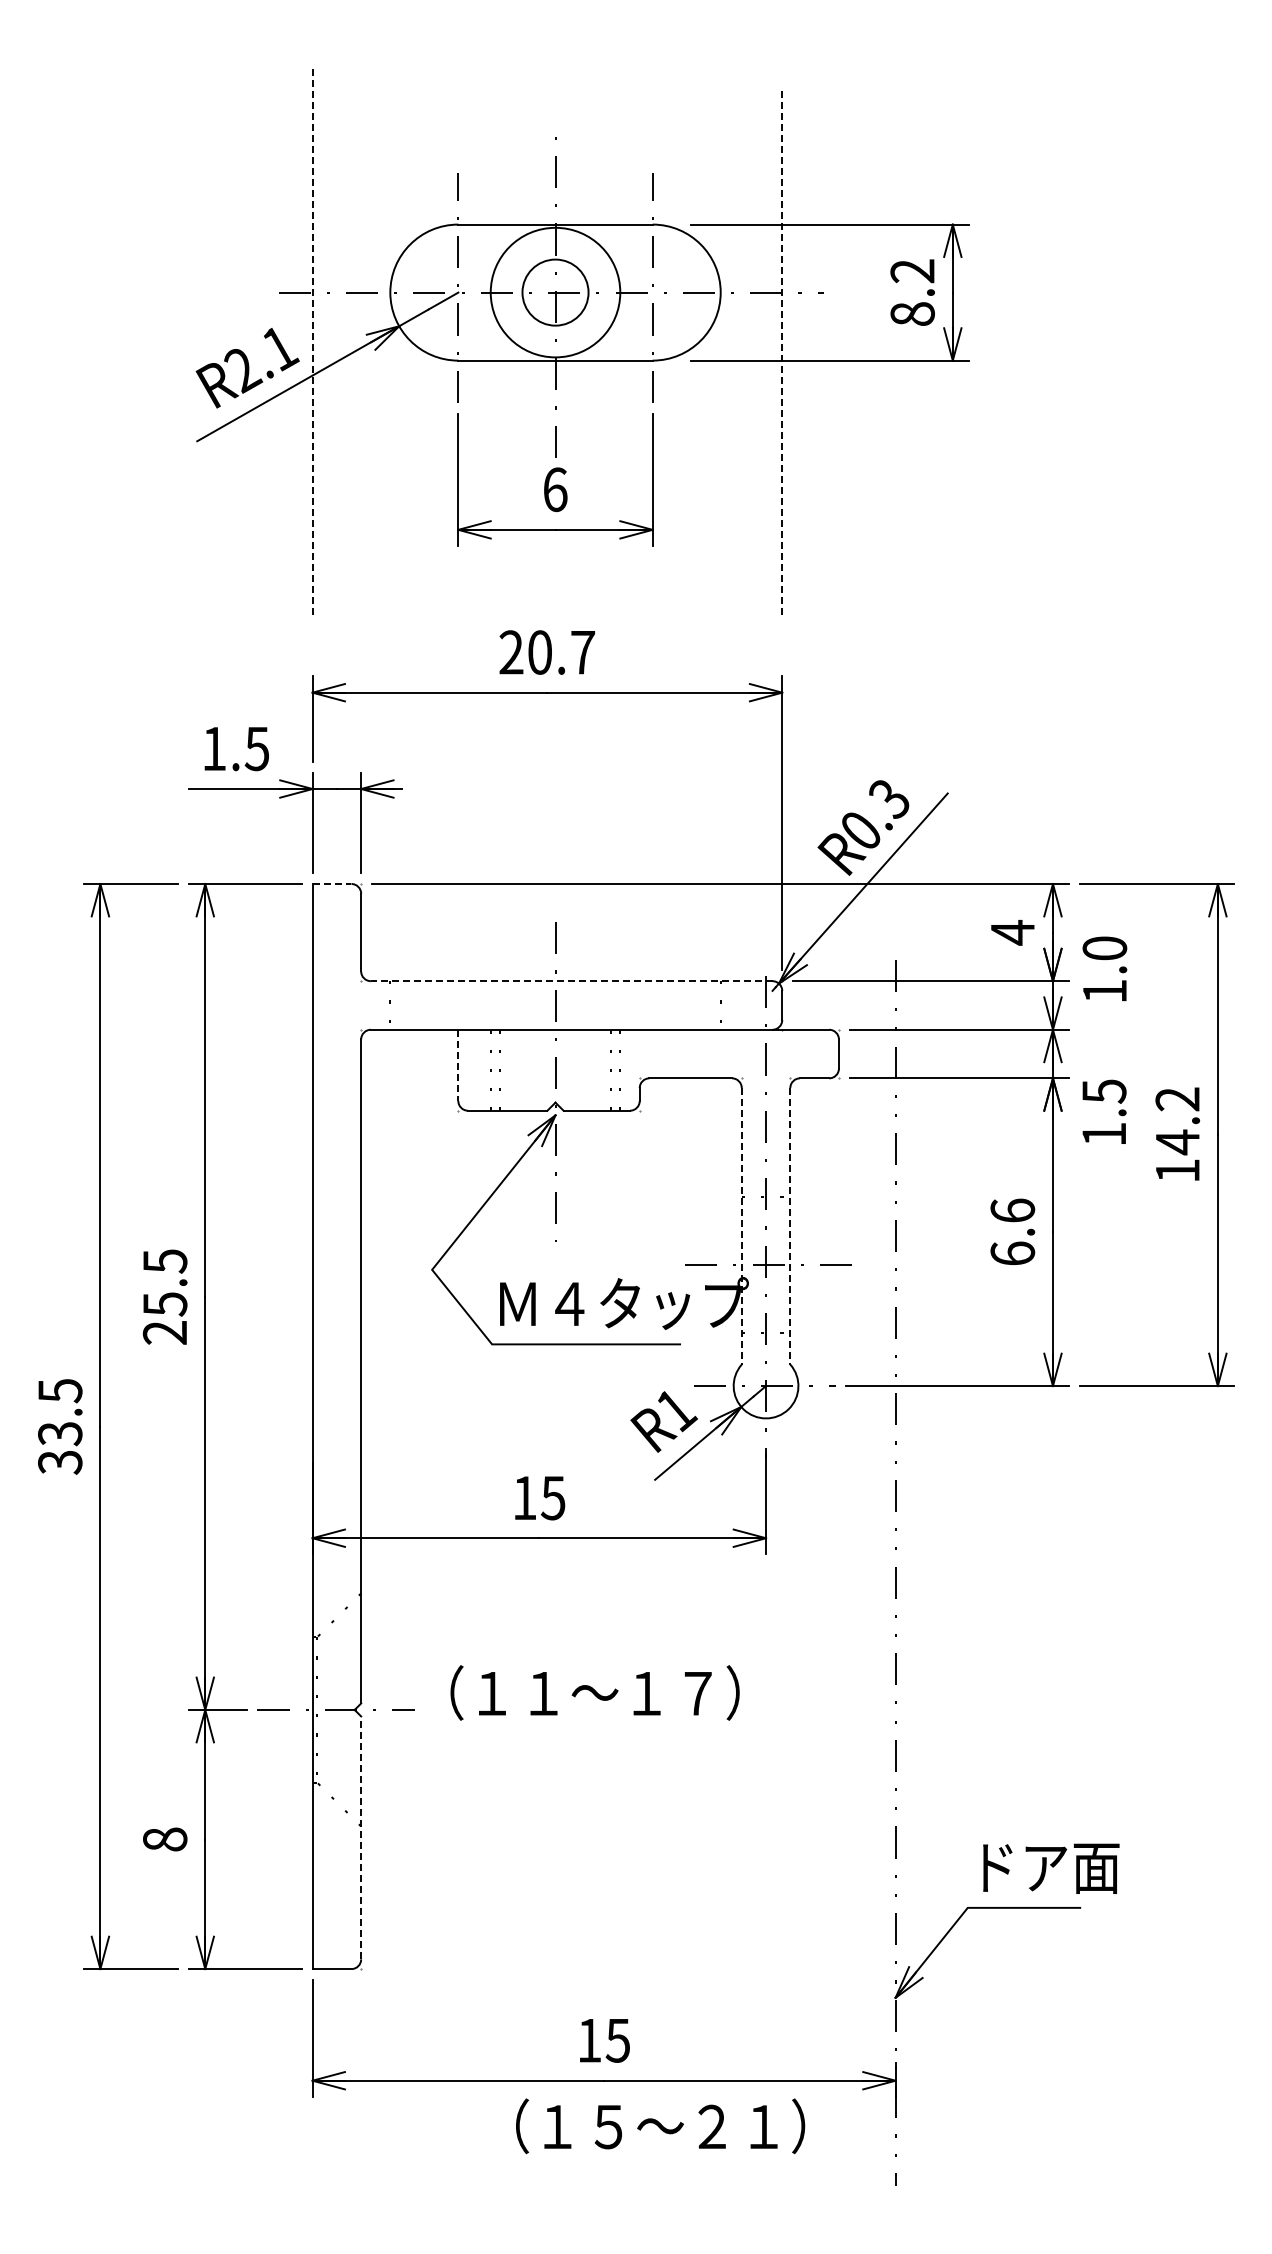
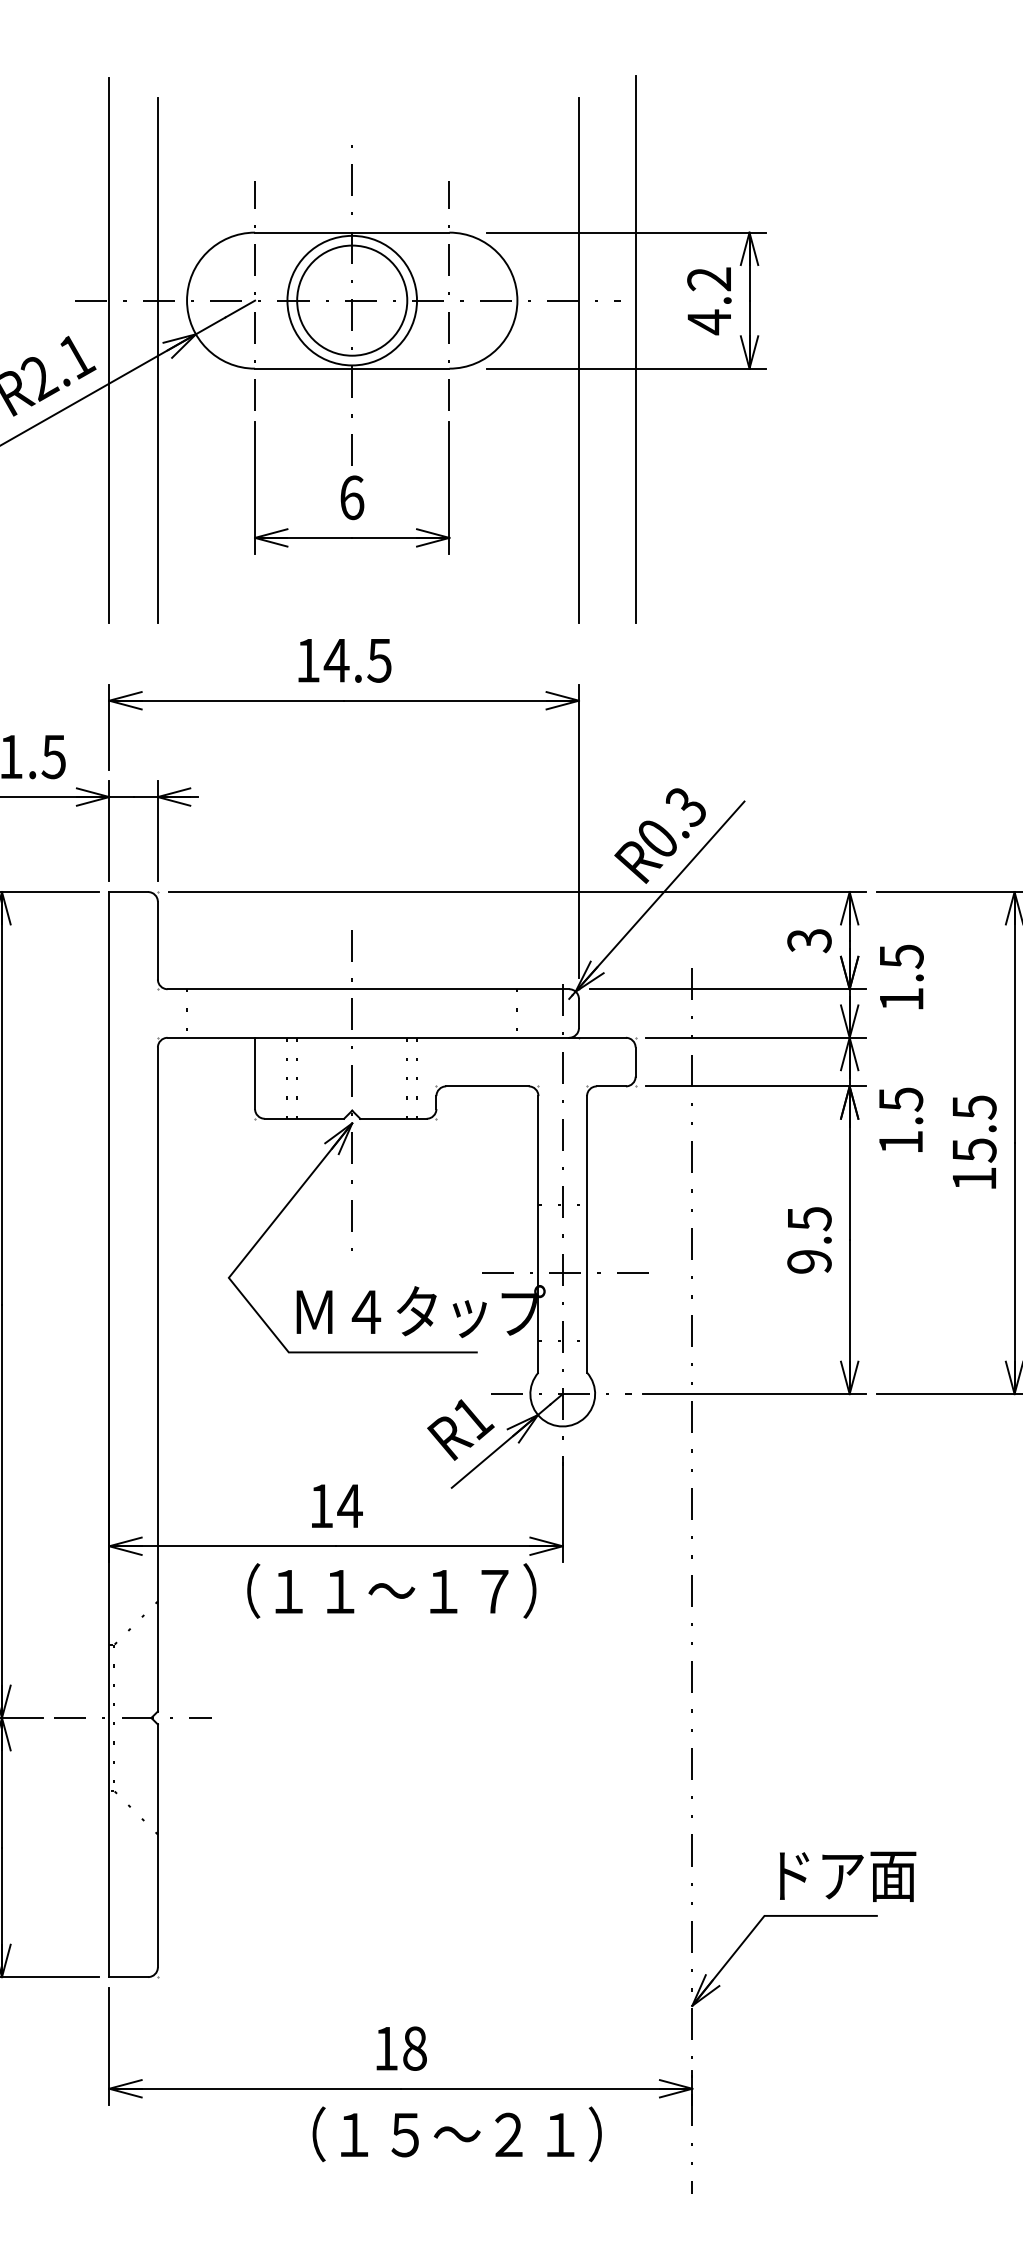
circle: (555, 292) -> (352, 300), size x1.67
text: (912, 314) -> (709, 322), 8.2 -> 4.2
line: (838, 340) -> (635, 348), added
line: (312, 342) -> (109, 350), dashed -> solid
line: (782, 351) -> (579, 359), dashed -> solid
line: (361, 352) -> (158, 360), added
text: (546, 652) -> (343, 660), 20.7 -> 14.5
line: (332, 884) -> (129, 892), dashed -> solid
text: (1012, 932) -> (809, 940), 4 -> 3
text: (1104, 948) -> (901, 956), 1.0 -> 1.5
line: (571, 981) -> (368, 989), dashed -> solid
line: (458, 1065) -> (255, 1073), dashed -> solid
text: (1177, 1121) -> (974, 1129), 14.2 -> 15.5
line: (741, 1226) -> (538, 1234), dashed -> solid
line: (790, 1226) -> (587, 1234), dashed -> solid
text: (1012, 1231) -> (809, 1239), 6.6 -> 9.5
text: (553, 1498) -> (350, 1506), 15 -> 14
text: (594, 1692) -> (391, 1590), moved
line: (361, 1837) -> (158, 1845), dashed -> solid
text: (617, 2040) -> (414, 2048), 15 -> 18

